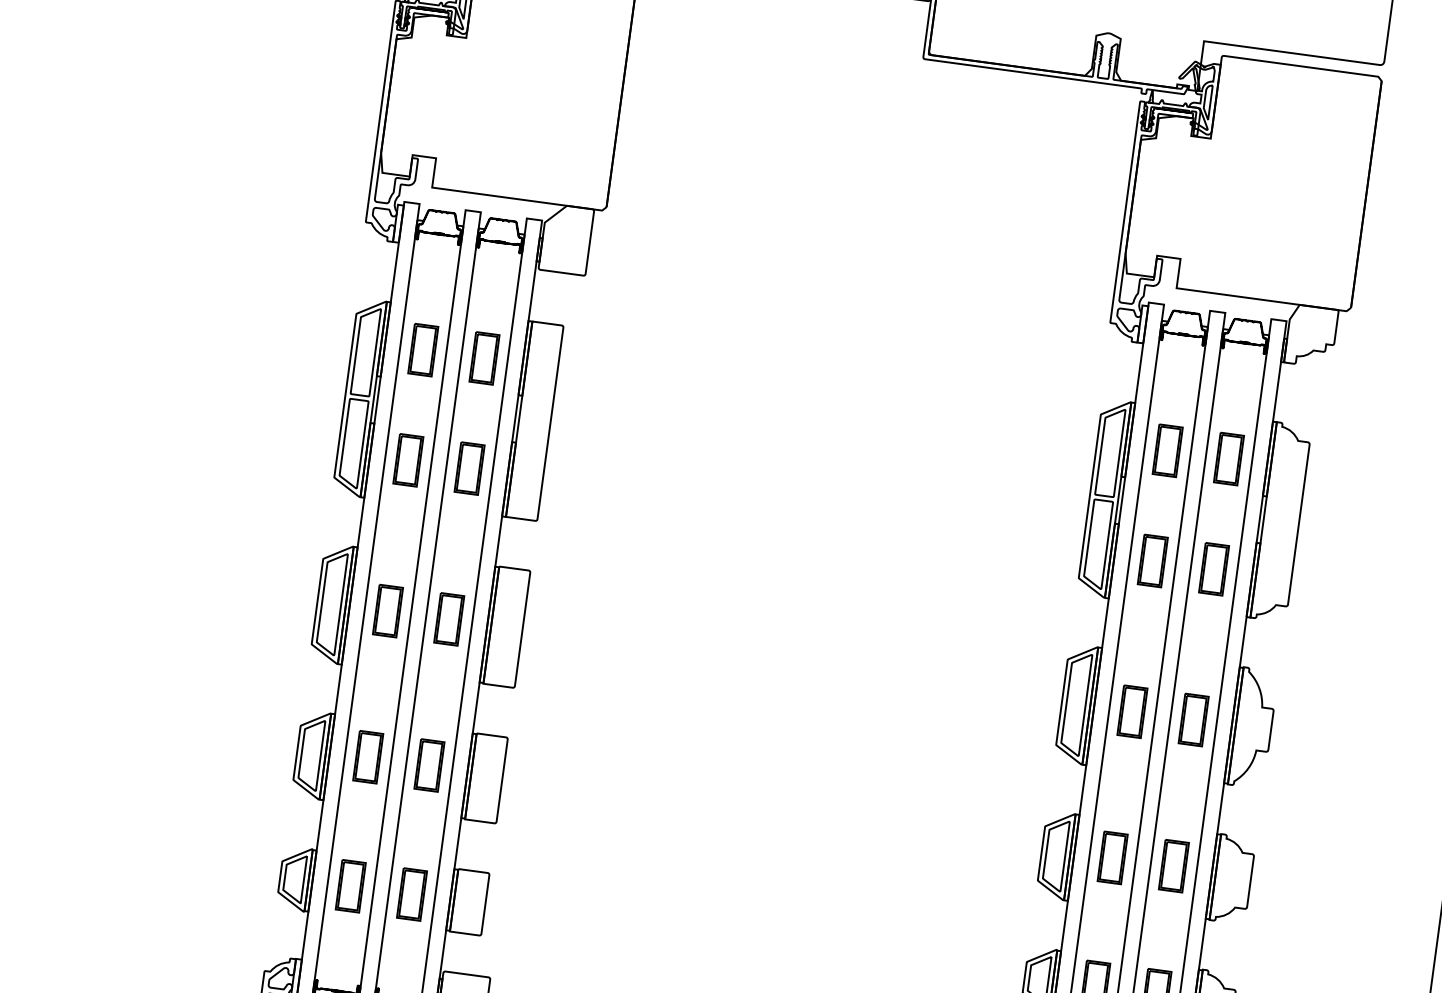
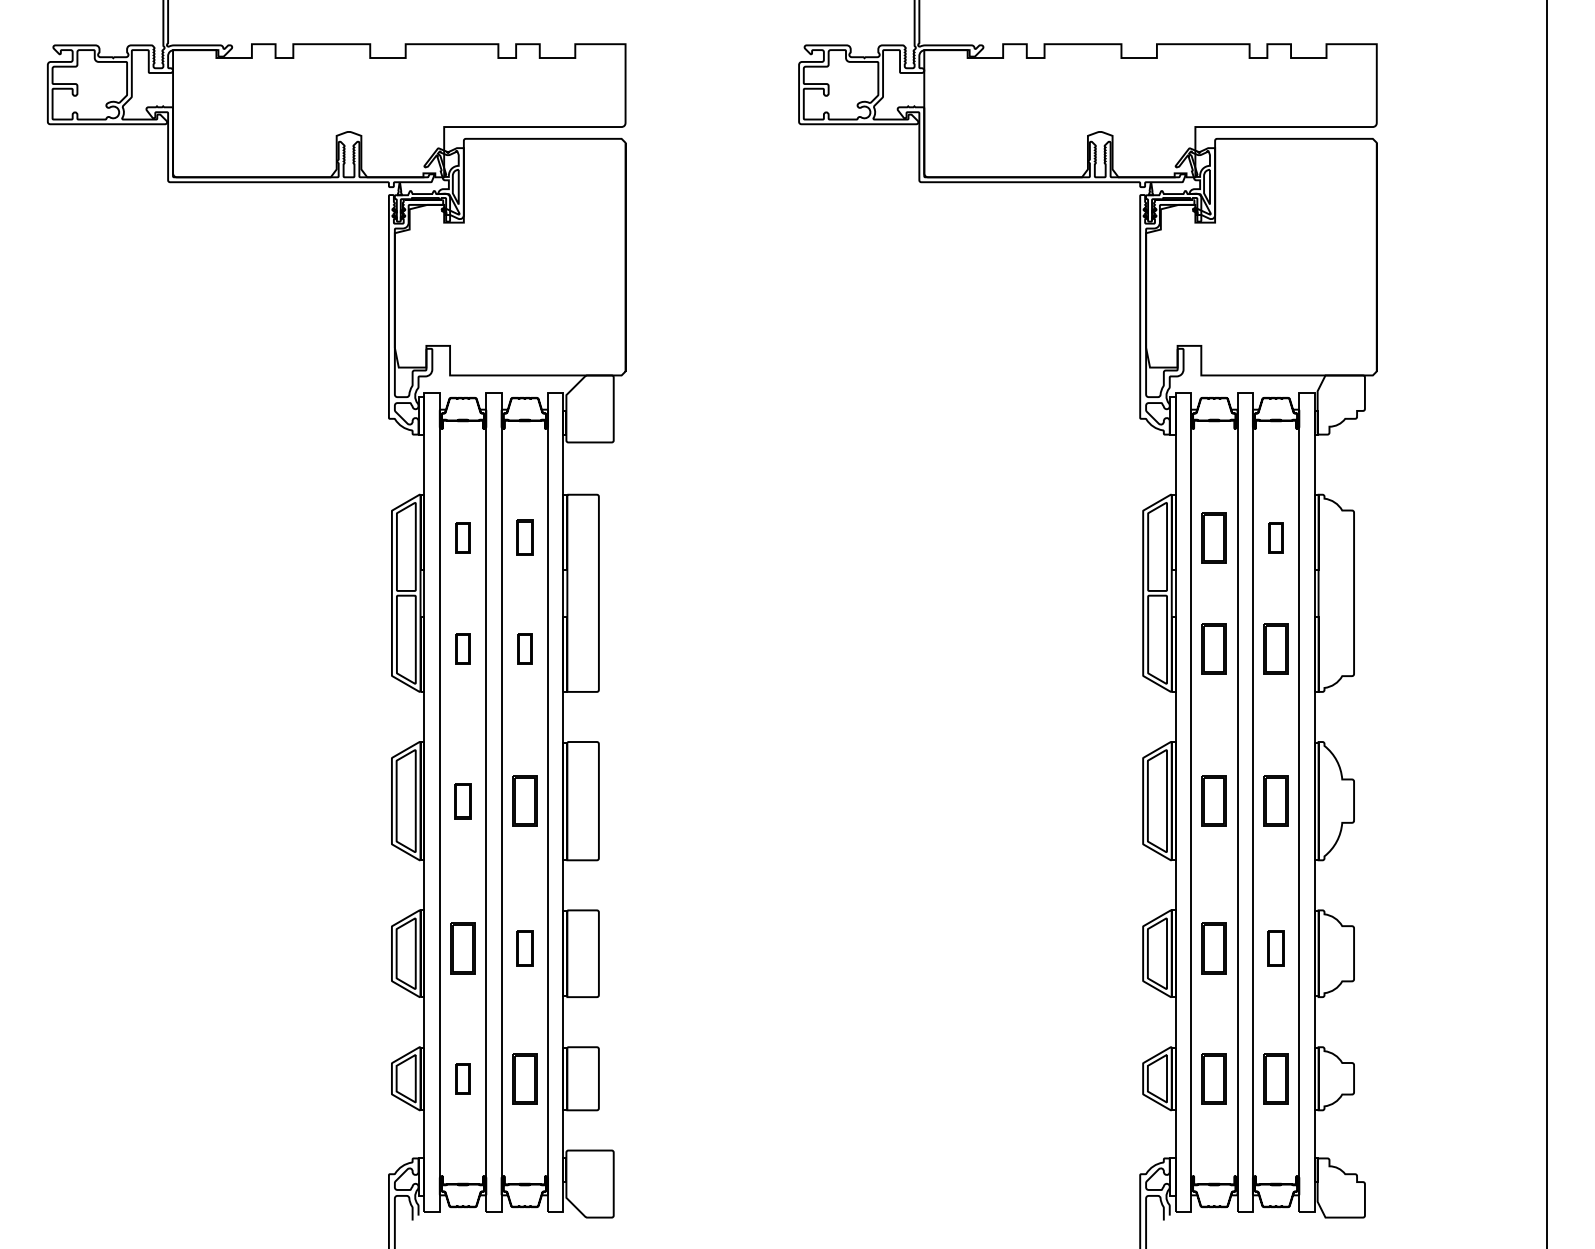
part: (422, 349) -> (462, 537), size x0.6
part: (484, 358) -> (524, 537), size x0.7
part: (1228, 458) -> (1275, 537), size x0.6
part: (407, 459) -> (462, 648), size x0.6
part: (469, 468) -> (524, 648), size x0.6
part: (387, 610) -> (462, 800), size x0.7
part: (429, 765) -> (524, 948), size x0.7
part: (1173, 866) -> (1275, 948), size x0.7
part: (350, 885) -> (462, 1078), size x0.6

